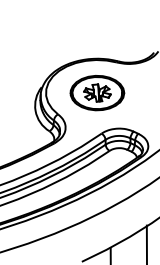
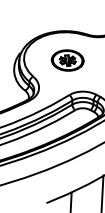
part: (97, 93) -> (67, 60), size x0.7

